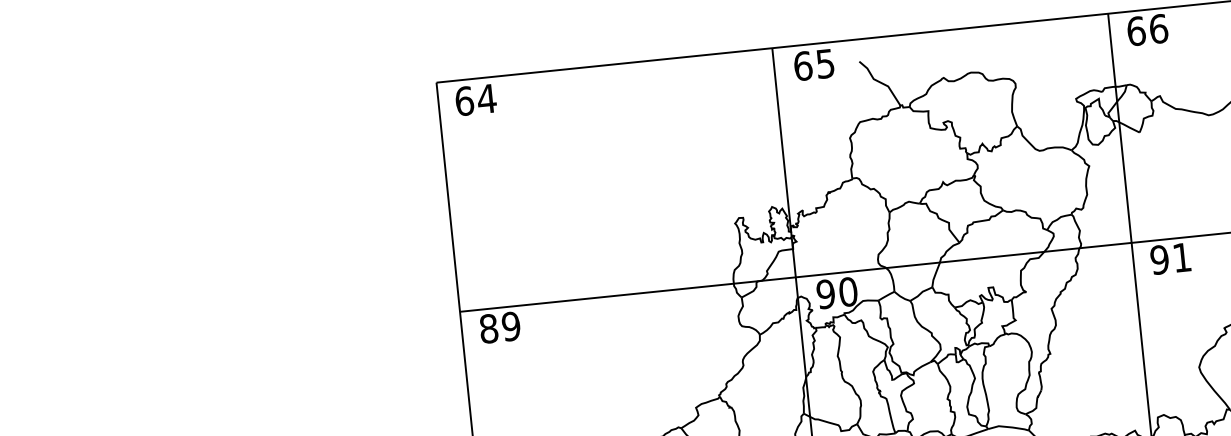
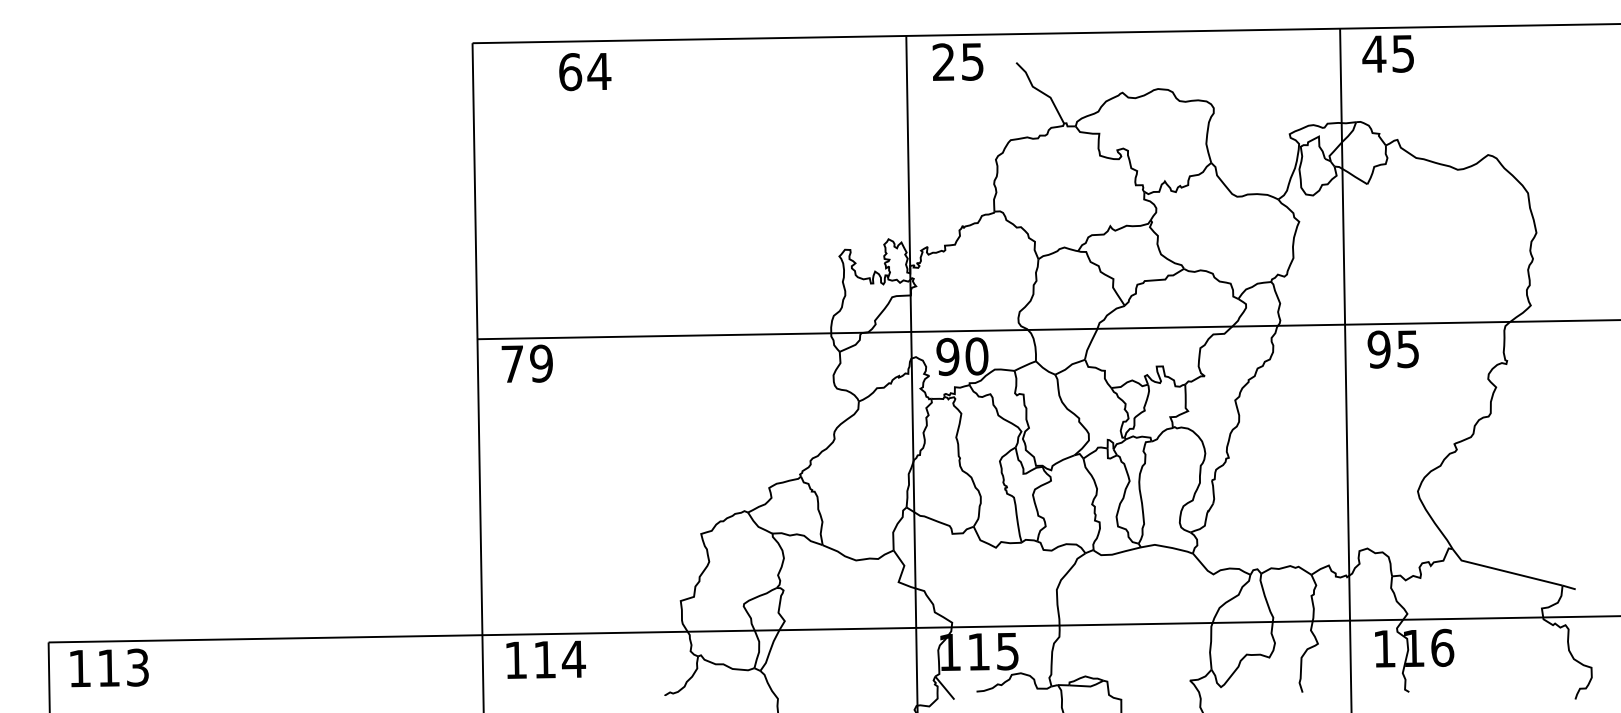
text: (1147, 29) -> (1388, 53), 66 -> 45
text: (802, 66) -> (943, 62), 65 -> 25
text: (476, 100) -> (585, 72), moved
text: (1181, 257) -> (1407, 349), 91 -> 95
text: (488, 329) -> (512, 364), 89 -> 79

